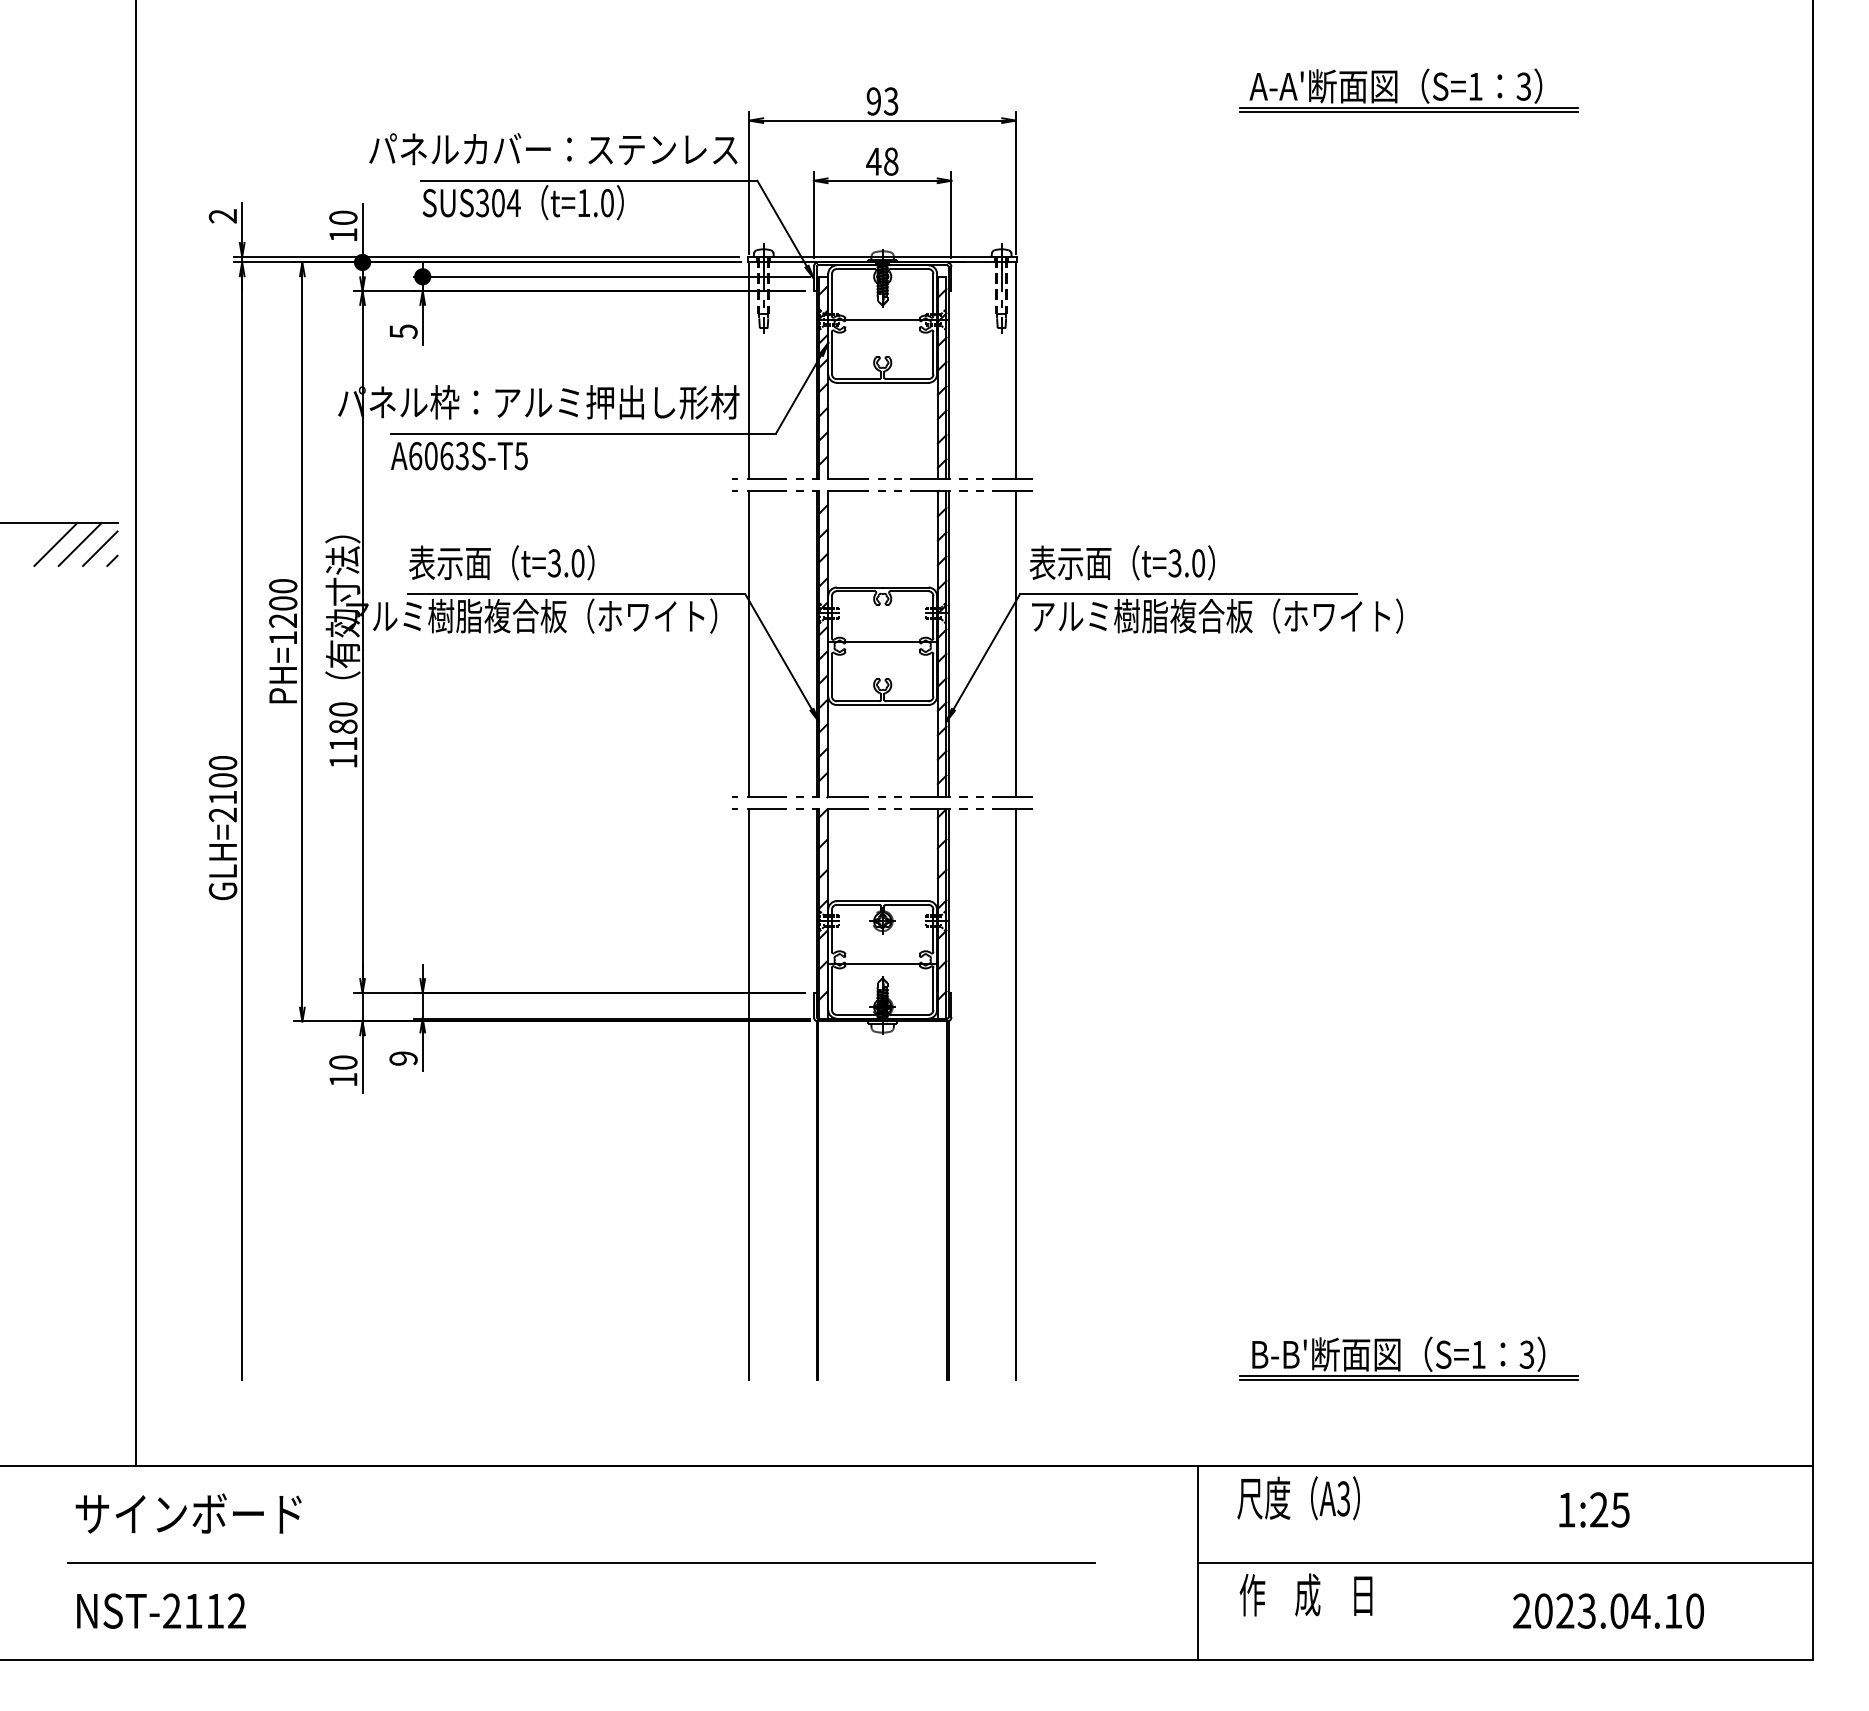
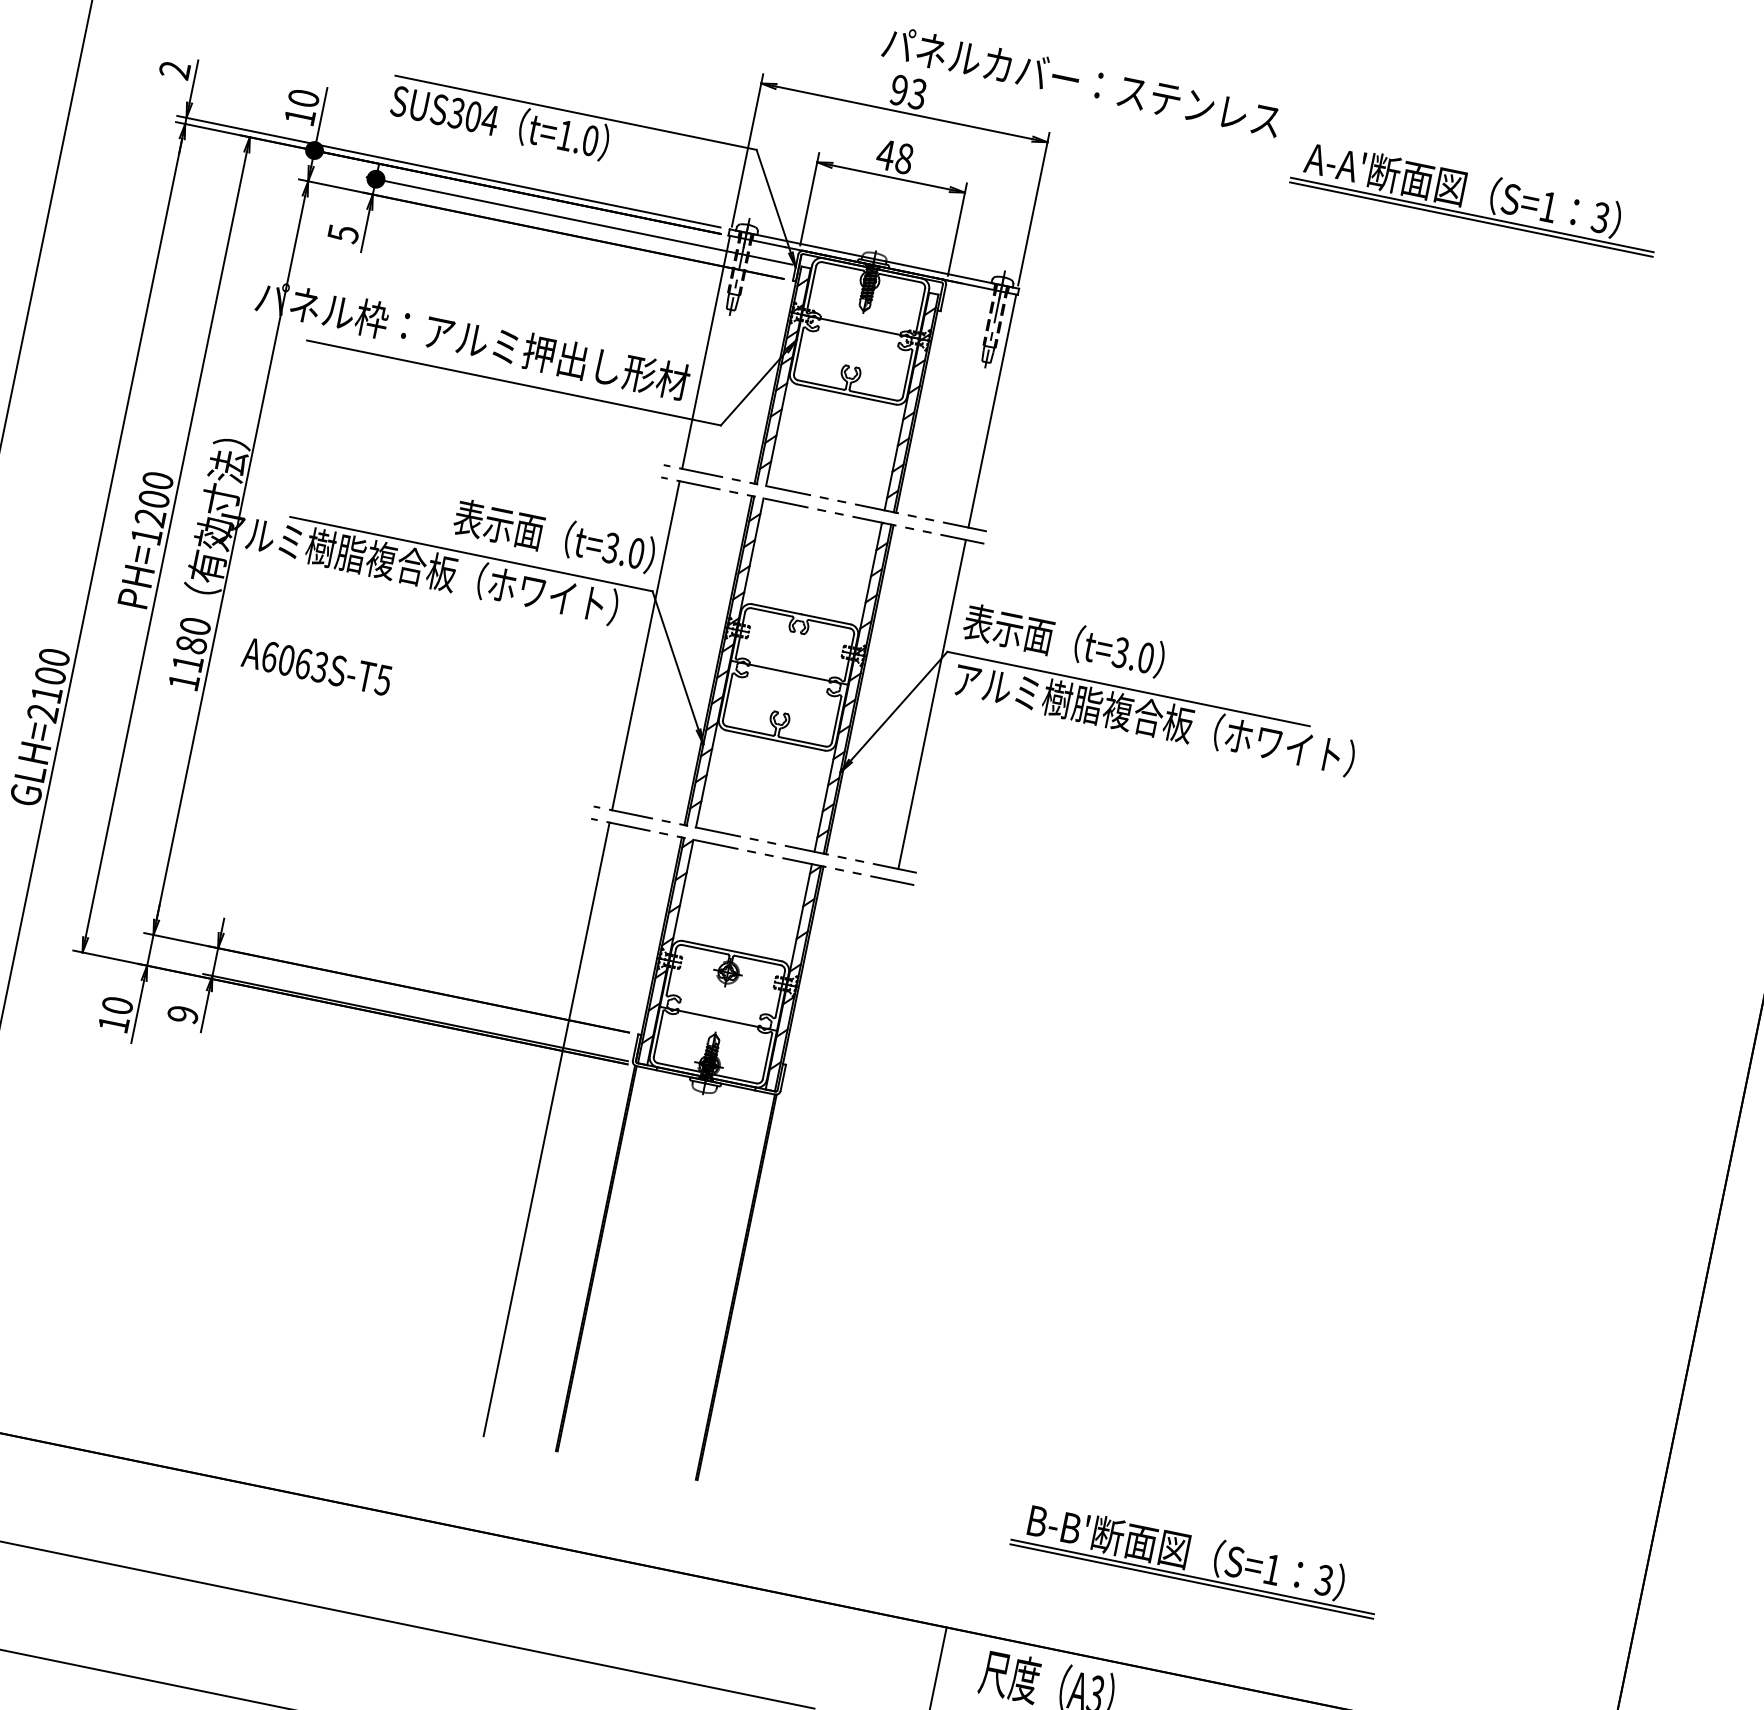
text: (553, 149) -> (1081, 81), moved
text: (459, 456) -> (317, 667), moved
text: (501, 562) -> (554, 535), moved
line: (1015, 1094) -> (832, 1188), removed

